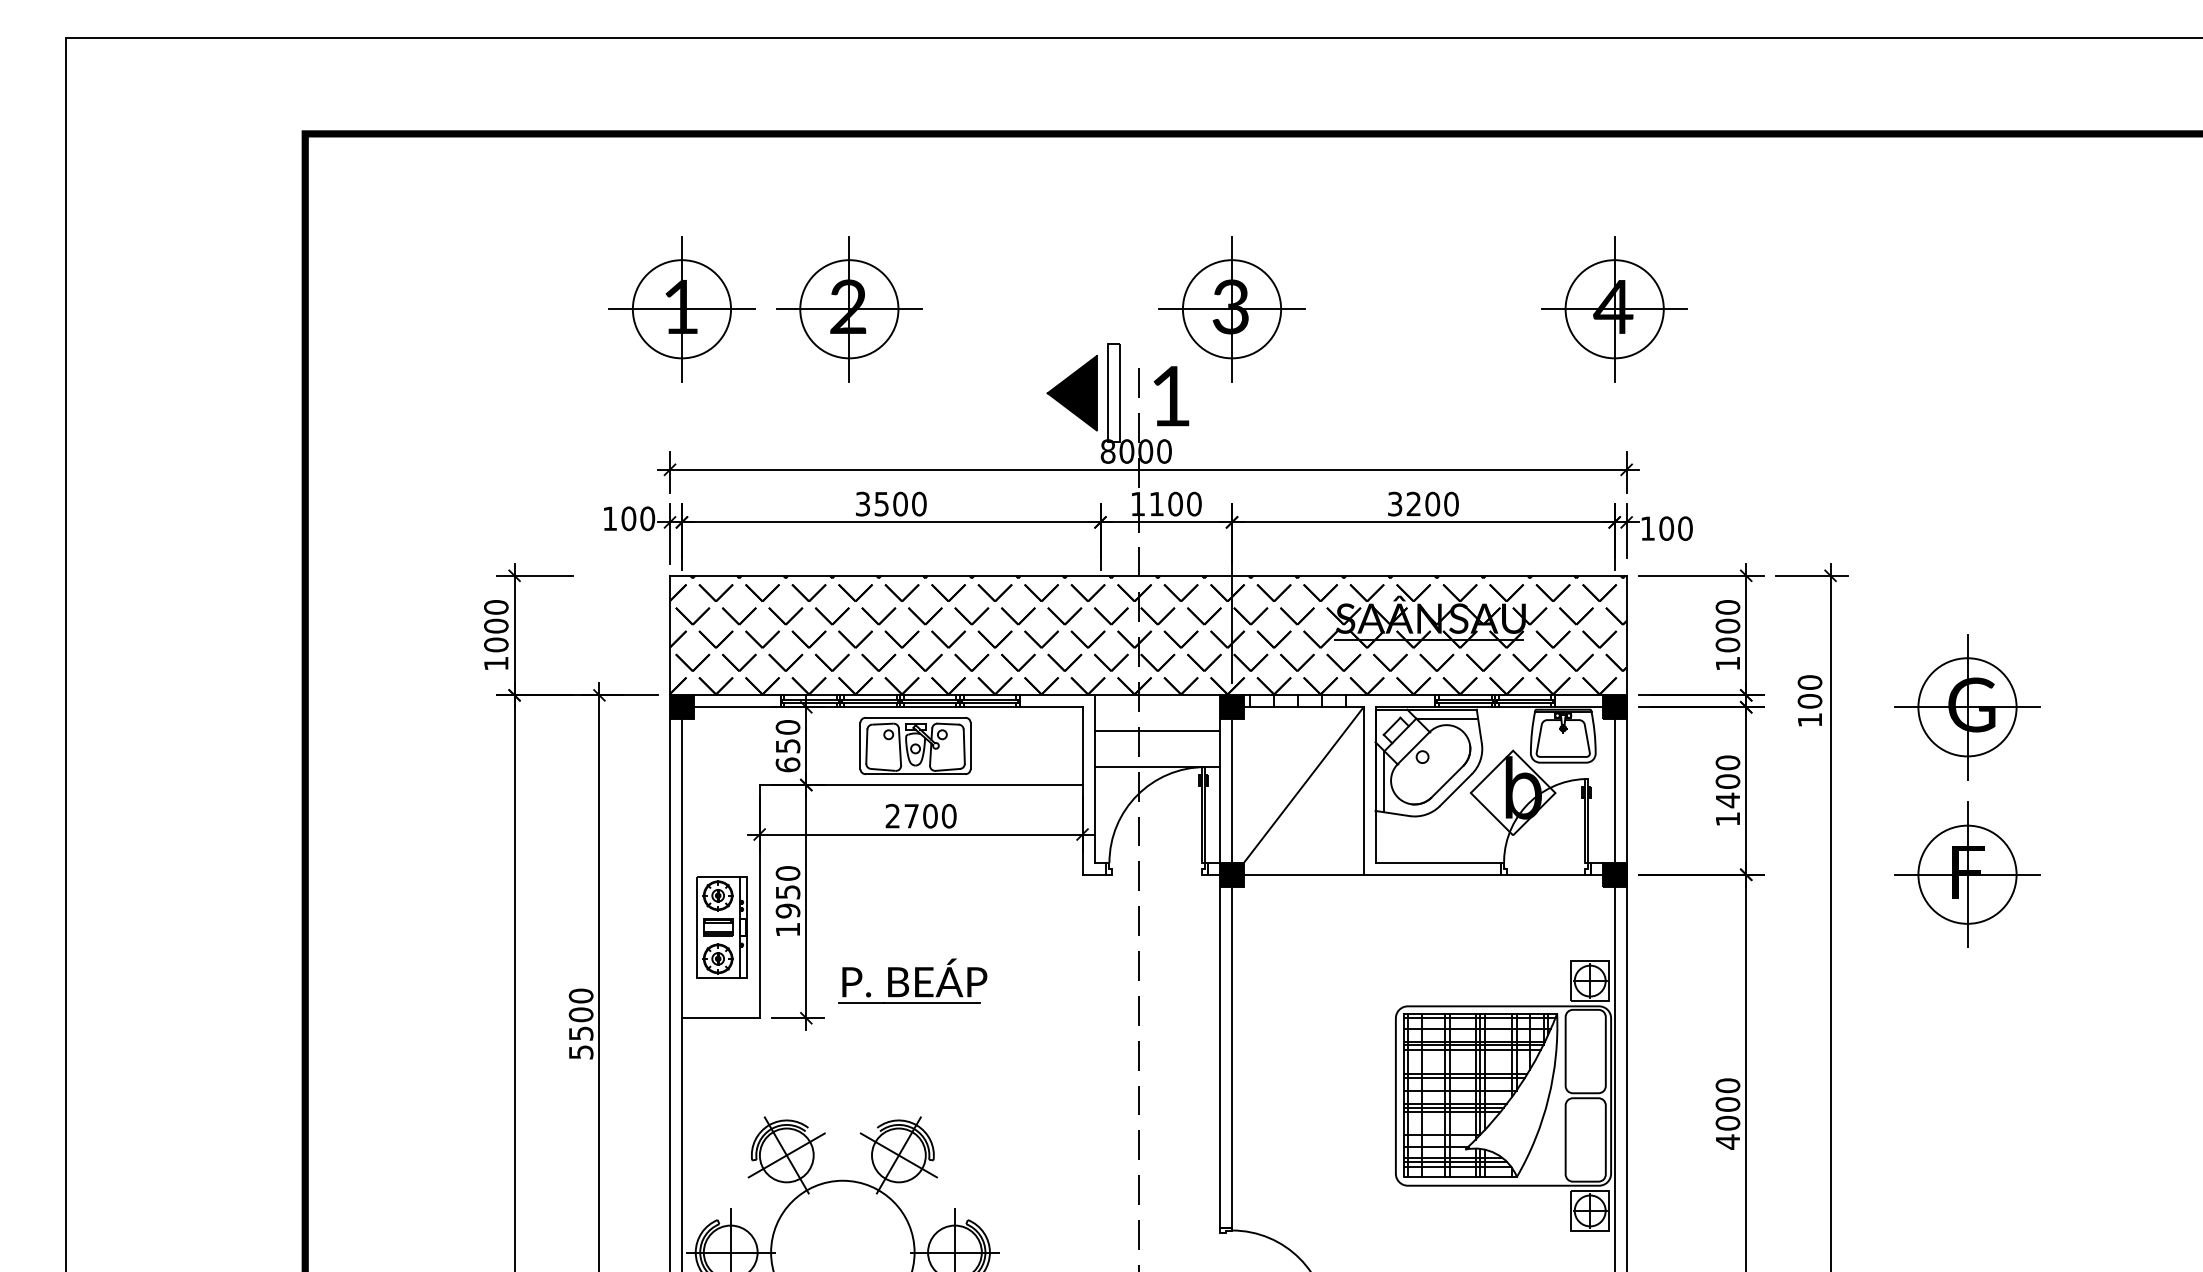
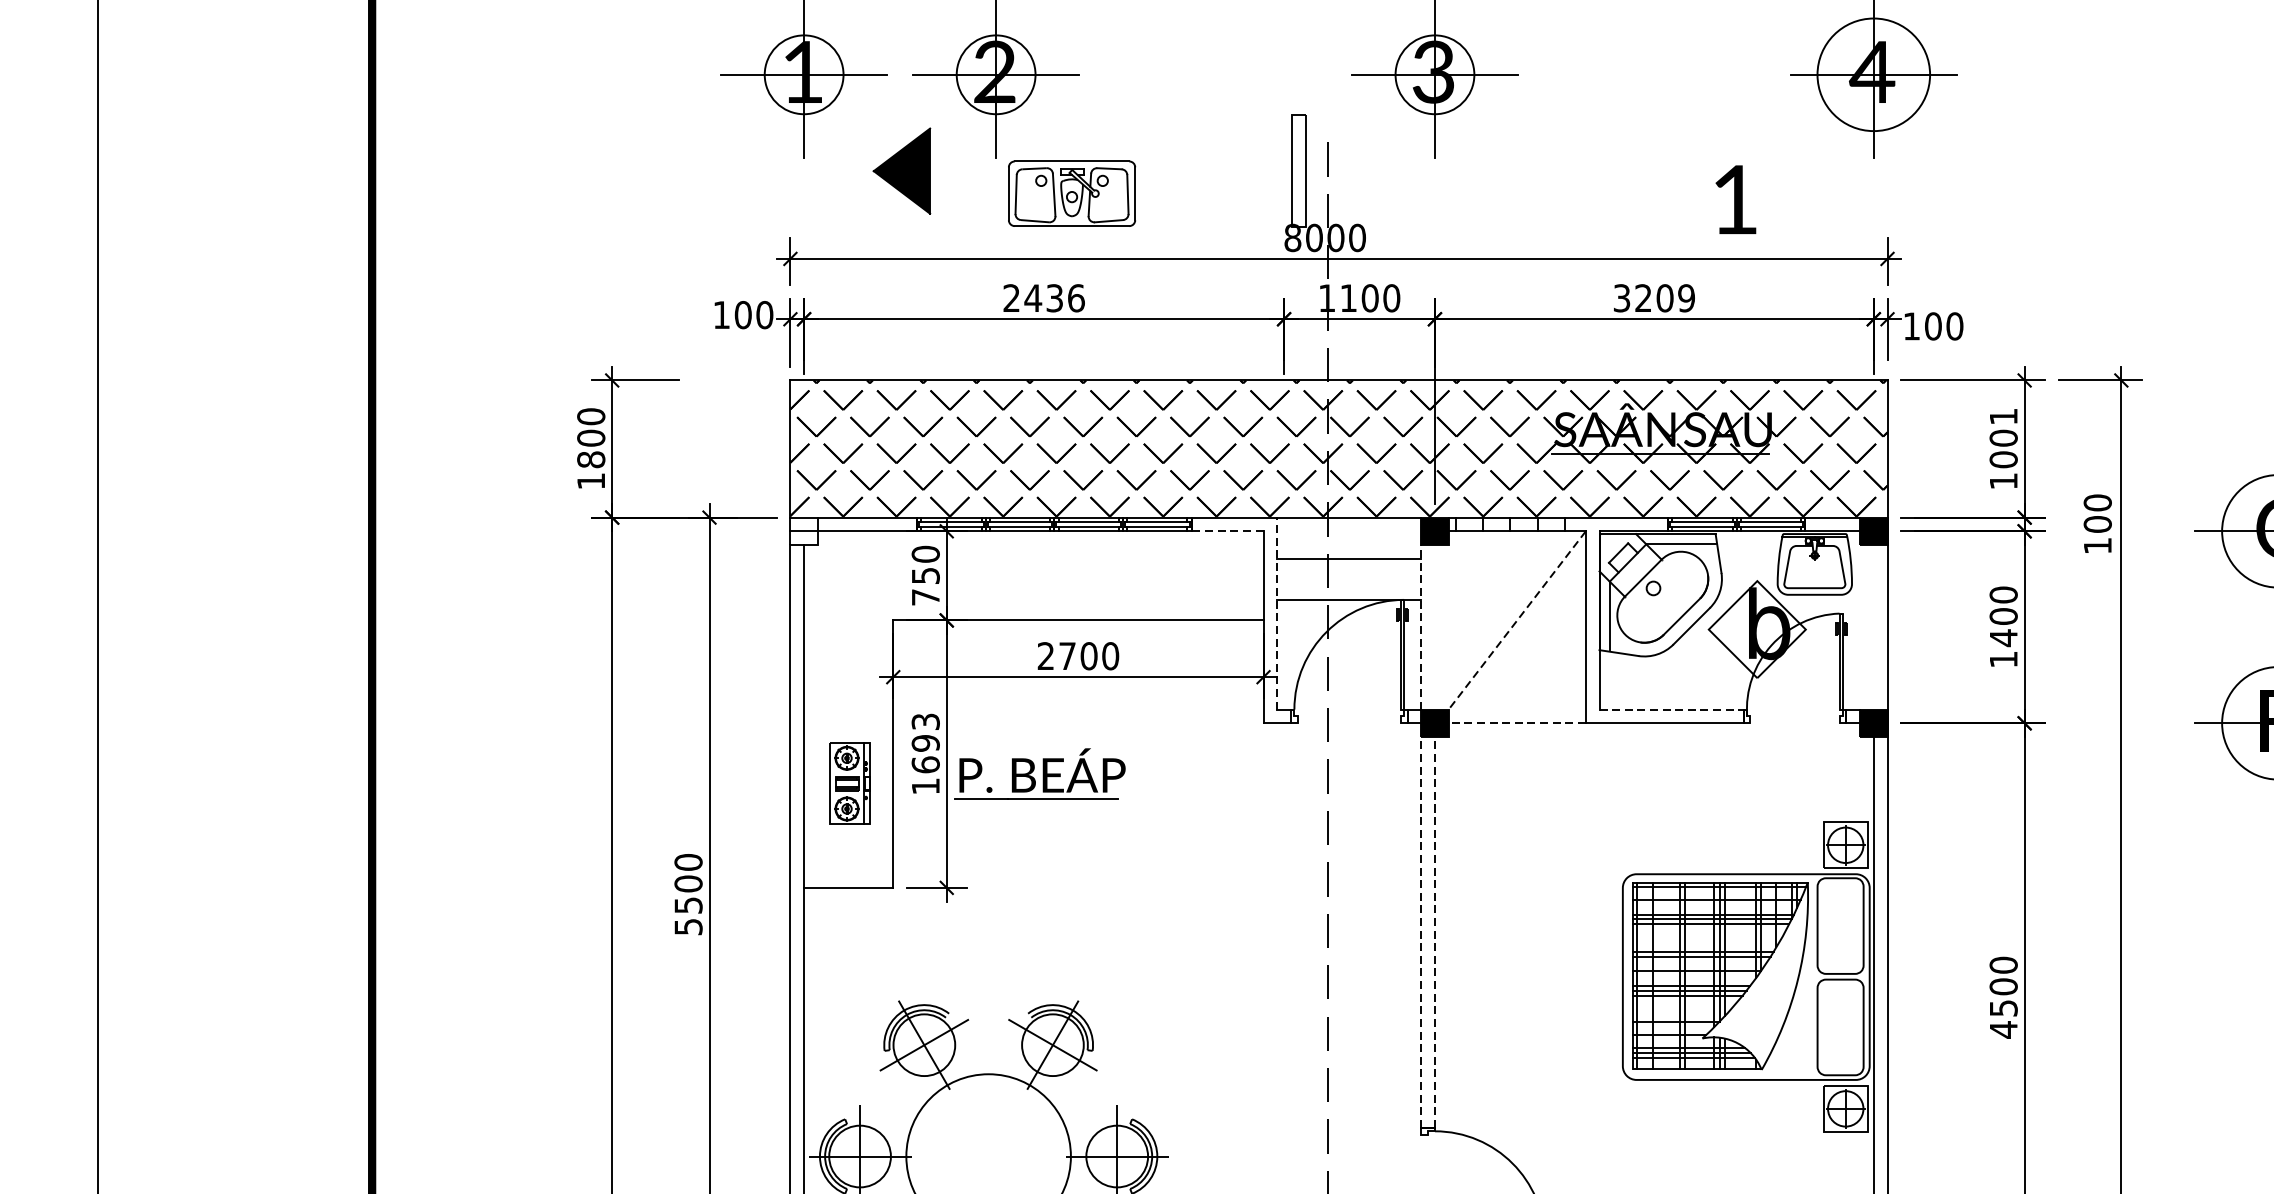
circle: (681, 309) -> (803, 75), size x0.7
circle: (849, 309) -> (996, 75), size x0.7
circle: (1231, 309) -> (1434, 75), size x0.7
part: (1071, 393) -> (901, 171), moved
text: (1171, 396) -> (1735, 200), moved
text: (890, 503) -> (1043, 297), 3500 -> 2436
text: (1451, 504) -> (1686, 298), 3200 -> 3209
text: (1727, 607) -> (2003, 416), 1000 -> 1001
text: (496, 644) -> (591, 459), 1000 -> 1800
fill: (681, 707) -> (803, 531), removed
line: (1050, 707) -> (1226, 531), solid -> dashed
part: (915, 745) -> (1071, 193), moved
text: (787, 764) -> (925, 596), 650 -> 750
line: (1094, 779) -> (1277, 614), solid -> dashed
line: (1303, 785) -> (1516, 620), solid -> dashed
line: (1232, 790) -> (1435, 626), removed
line: (1614, 790) -> (1873, 626), removed
line: (1220, 791) -> (1421, 627), solid -> dashed
line: (1438, 862) -> (1671, 709), solid -> dashed
line: (1303, 874) -> (1516, 723), solid -> dashed
line: (1545, 874) -> (1794, 723), removed
text: (787, 892) -> (925, 743), 1950 -> 1693
part: (721, 927) -> (849, 783), size x0.7
part: (912, 980) -> (1039, 773), moved
line: (1220, 1056) -> (1421, 931), solid -> dashed
line: (1232, 1056) -> (1435, 931), solid -> dashed
text: (1727, 1122) -> (2003, 1007), 4000 -> 4500

